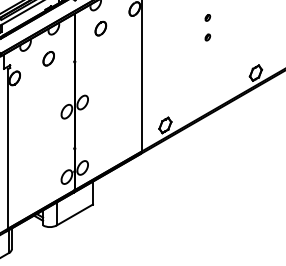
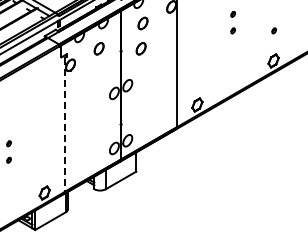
part: (255, 37) -> (273, 30), added
part: (97, 58) -> (140, 48), added
line: (7, 149) -> (64, 125), solid -> dashed

